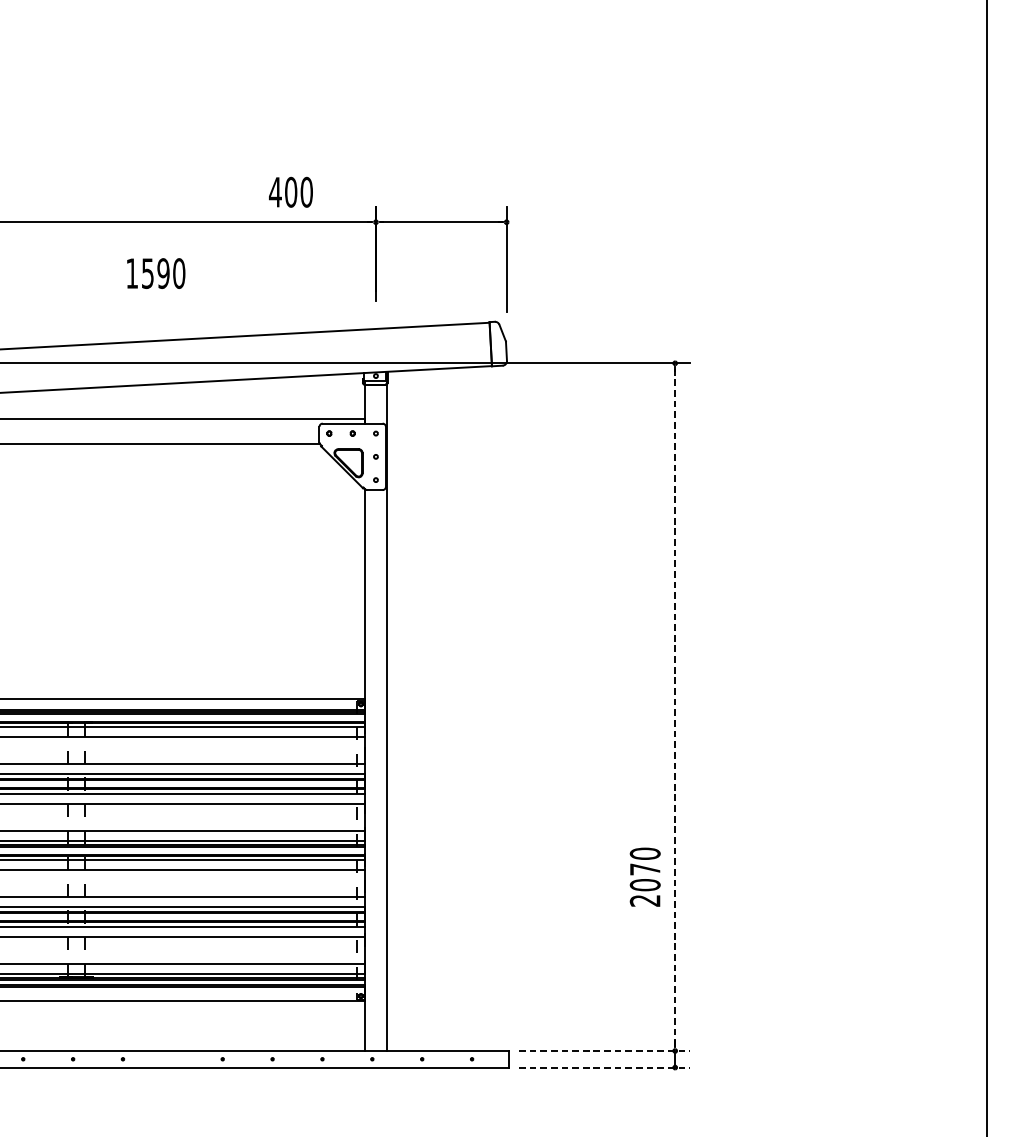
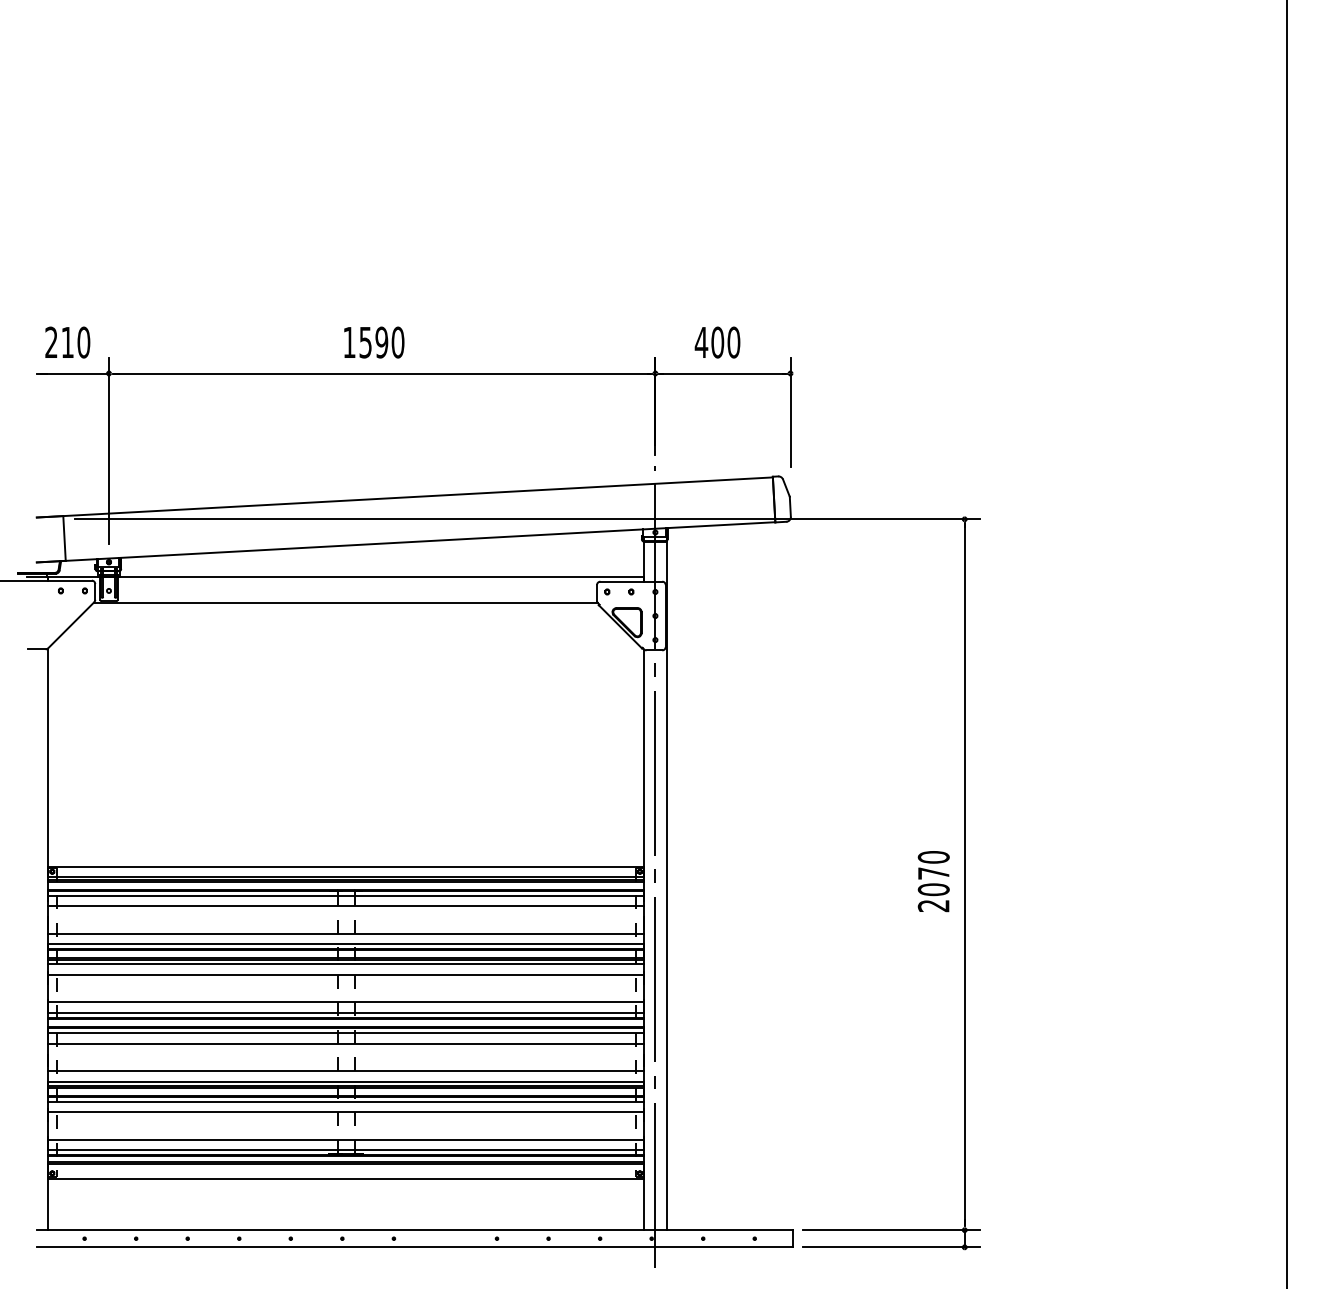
text: (290, 192) -> (717, 342), moved
text: (156, 273) -> (374, 342), moved
line: (376, 699) -> (655, 866), added
line: (674, 706) -> (964, 874), dashed -> solid
text: (644, 877) -> (933, 881), moved
line: (605, 1051) -> (892, 1230), dashed -> solid
line: (605, 1067) -> (892, 1247), dashed -> solid

